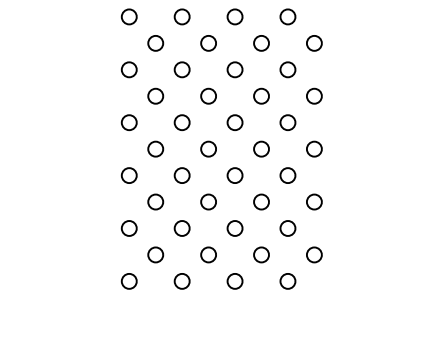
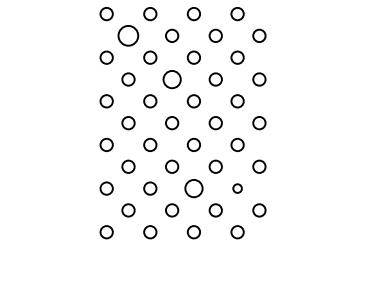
circle: (155, 43) -> (128, 35), size x1.6
circle: (208, 95) -> (172, 78), size x1.4
circle: (234, 228) -> (193, 188), size x1.4
circle: (287, 228) -> (237, 188), size x0.7

